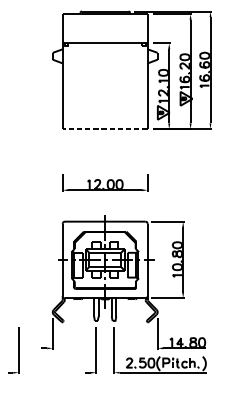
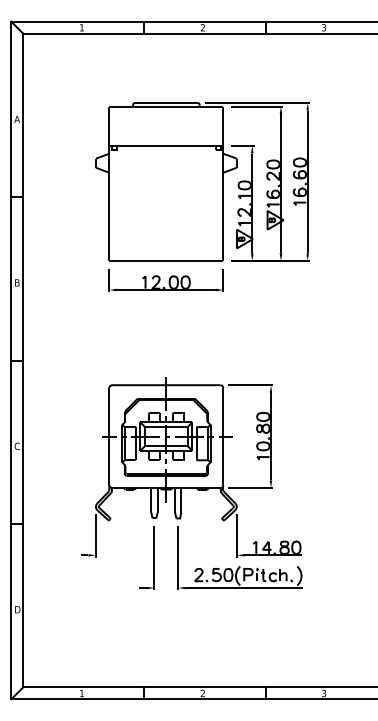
line: (105, 129) -> (166, 261), dashed -> solid
part: (104, 183) -> (165, 280), moved
part: (18, 349) -> (49, 557), removed

